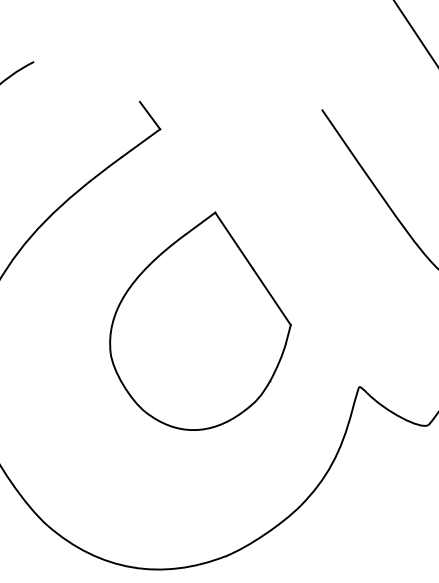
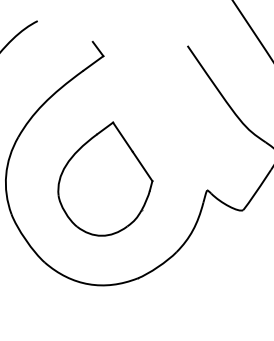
part: (200, 320) -> (105, 178), moved

